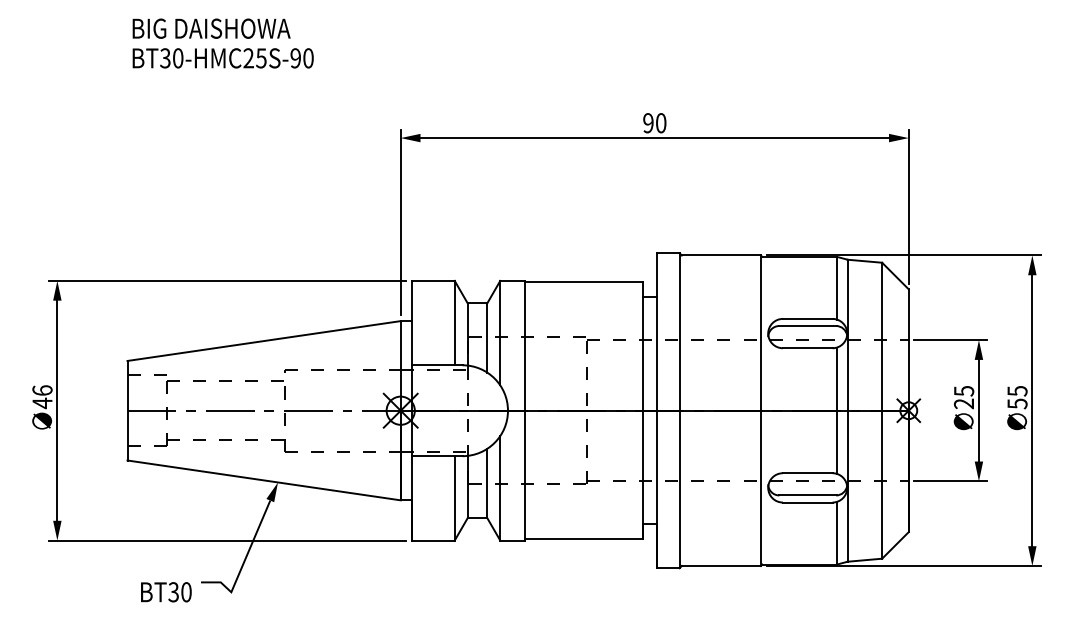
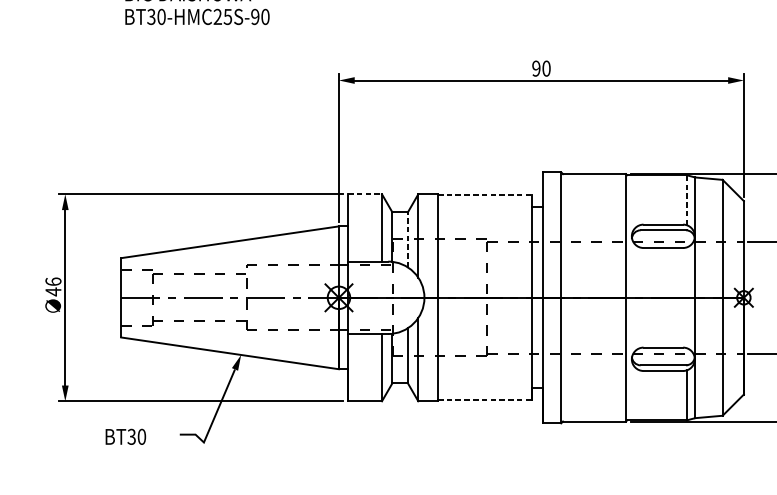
line: (433, 280) -> (365, 194), solid -> dashed
line: (583, 282) -> (484, 195), solid -> dashed
line: (837, 287) -> (687, 199), solid -> dashed
line: (487, 338) -> (408, 240), solid -> dashed
line: (837, 410) -> (687, 297), removed
line: (583, 539) -> (484, 400), solid -> dashed
text: (166, 592) -> (125, 437), moved

